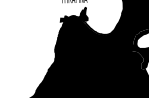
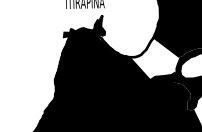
fill: (119, 35) -> (153, 58), removed

